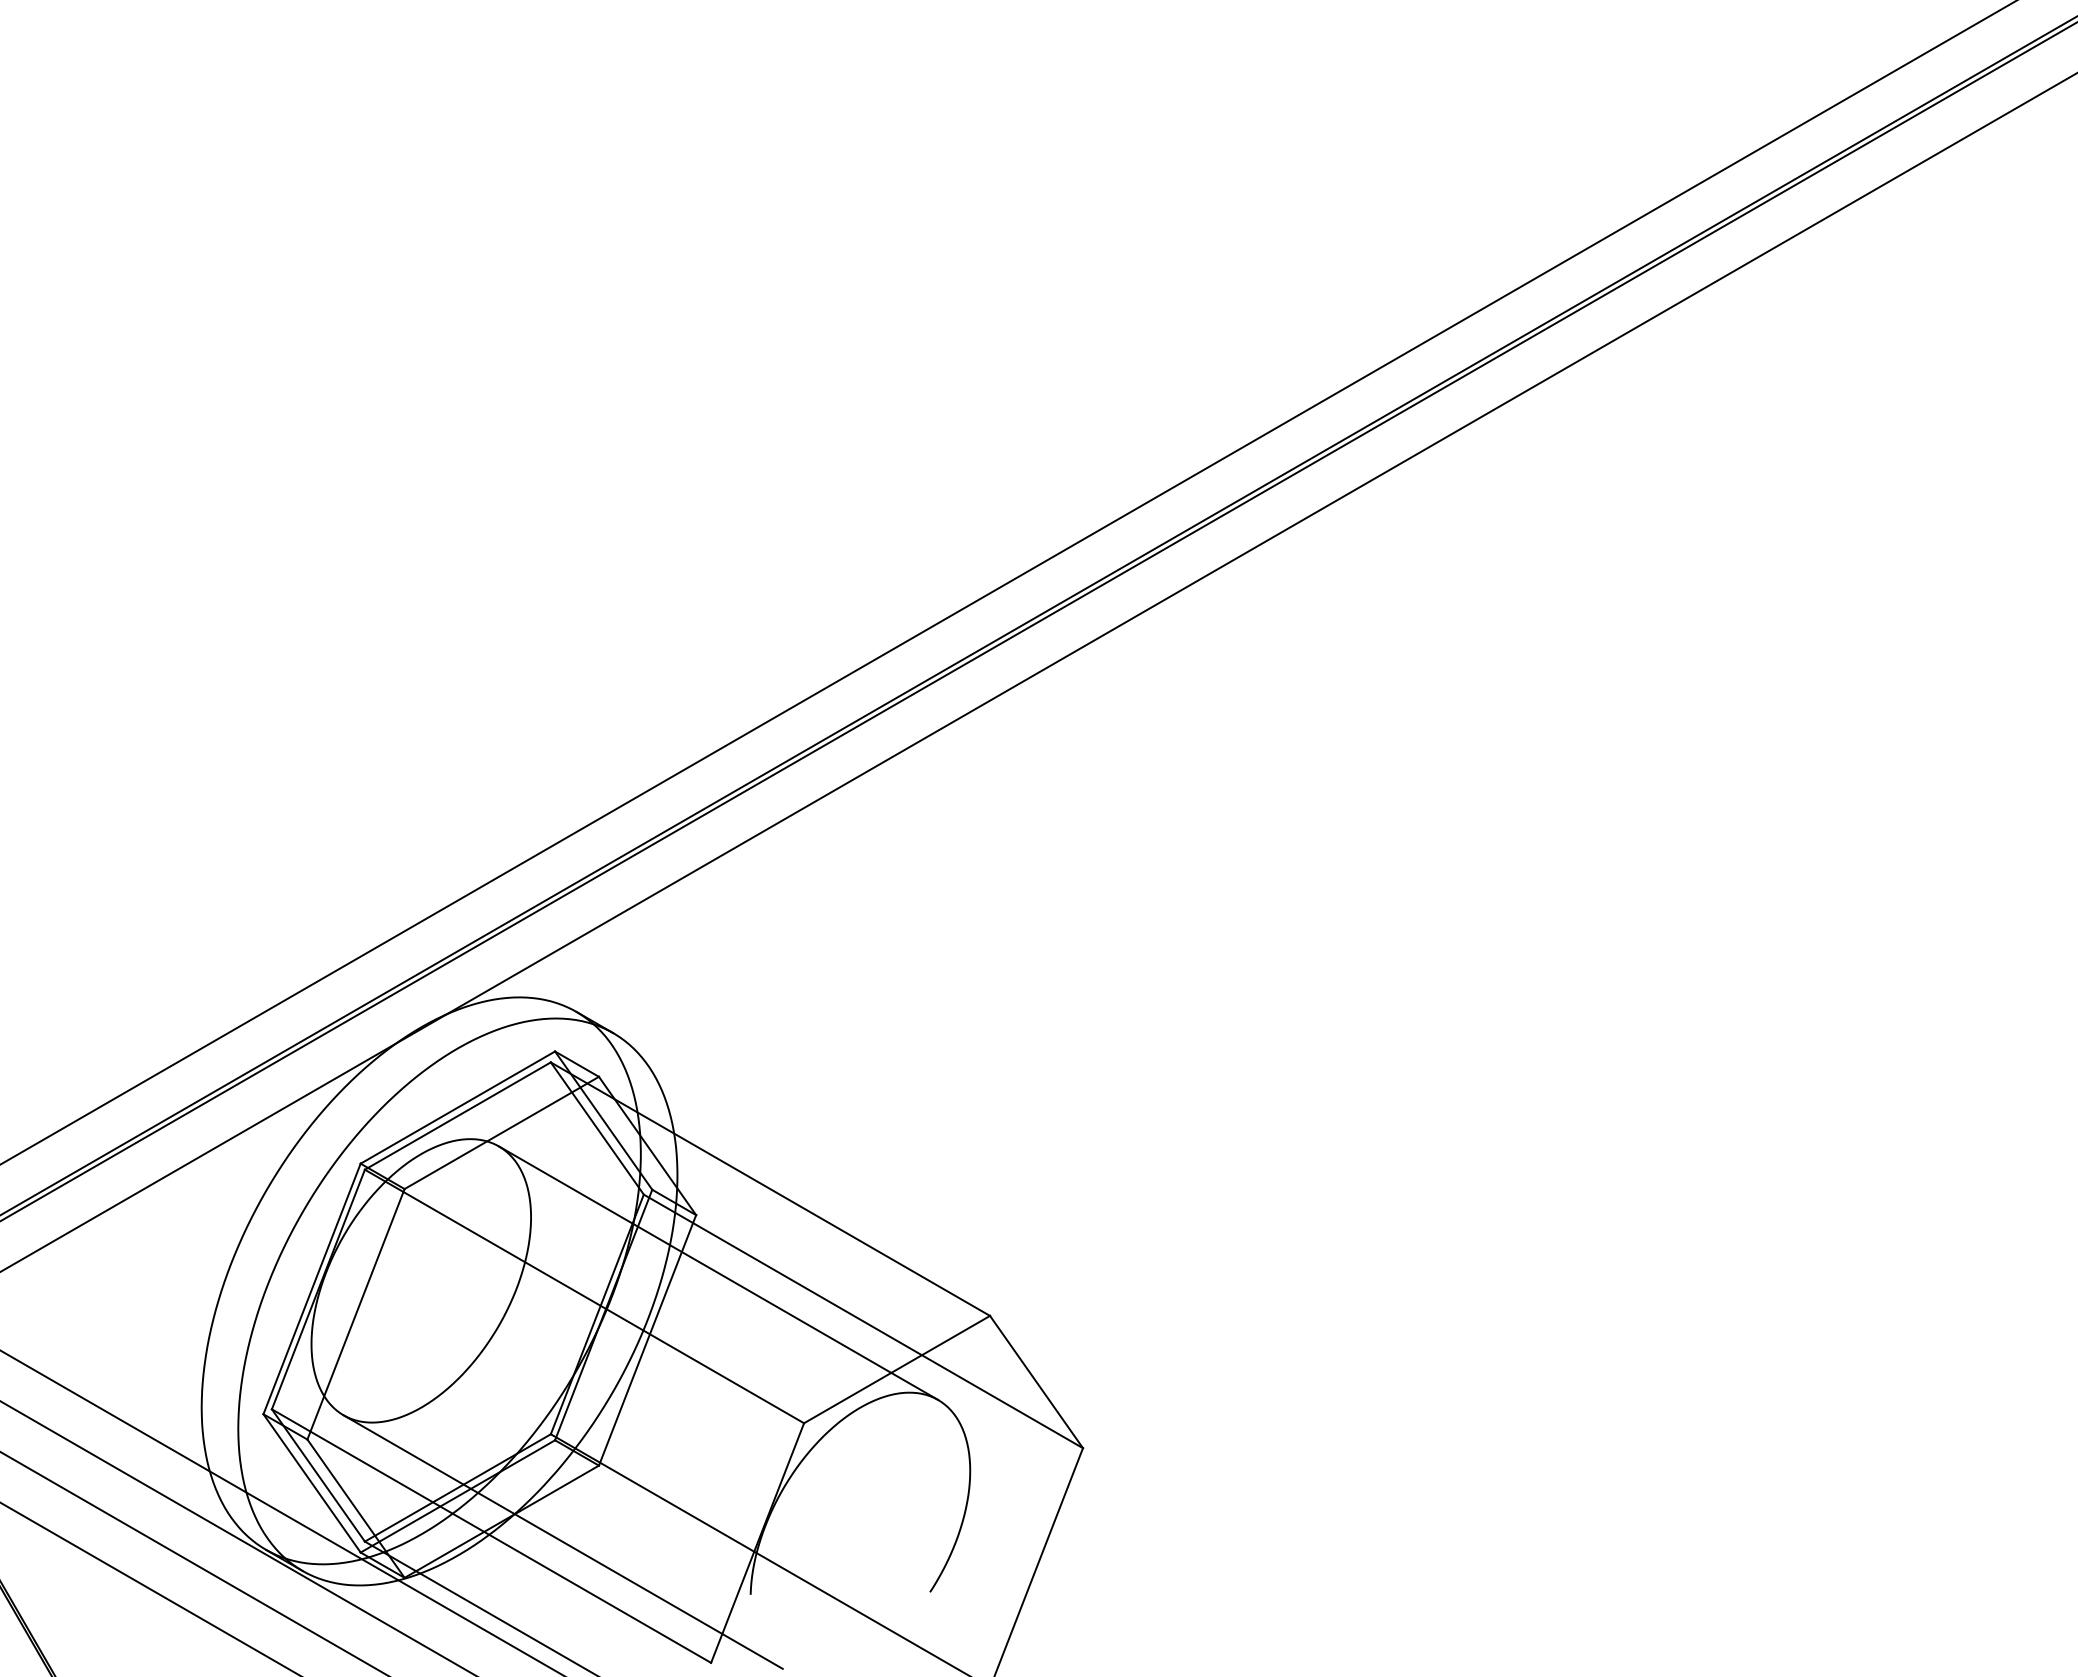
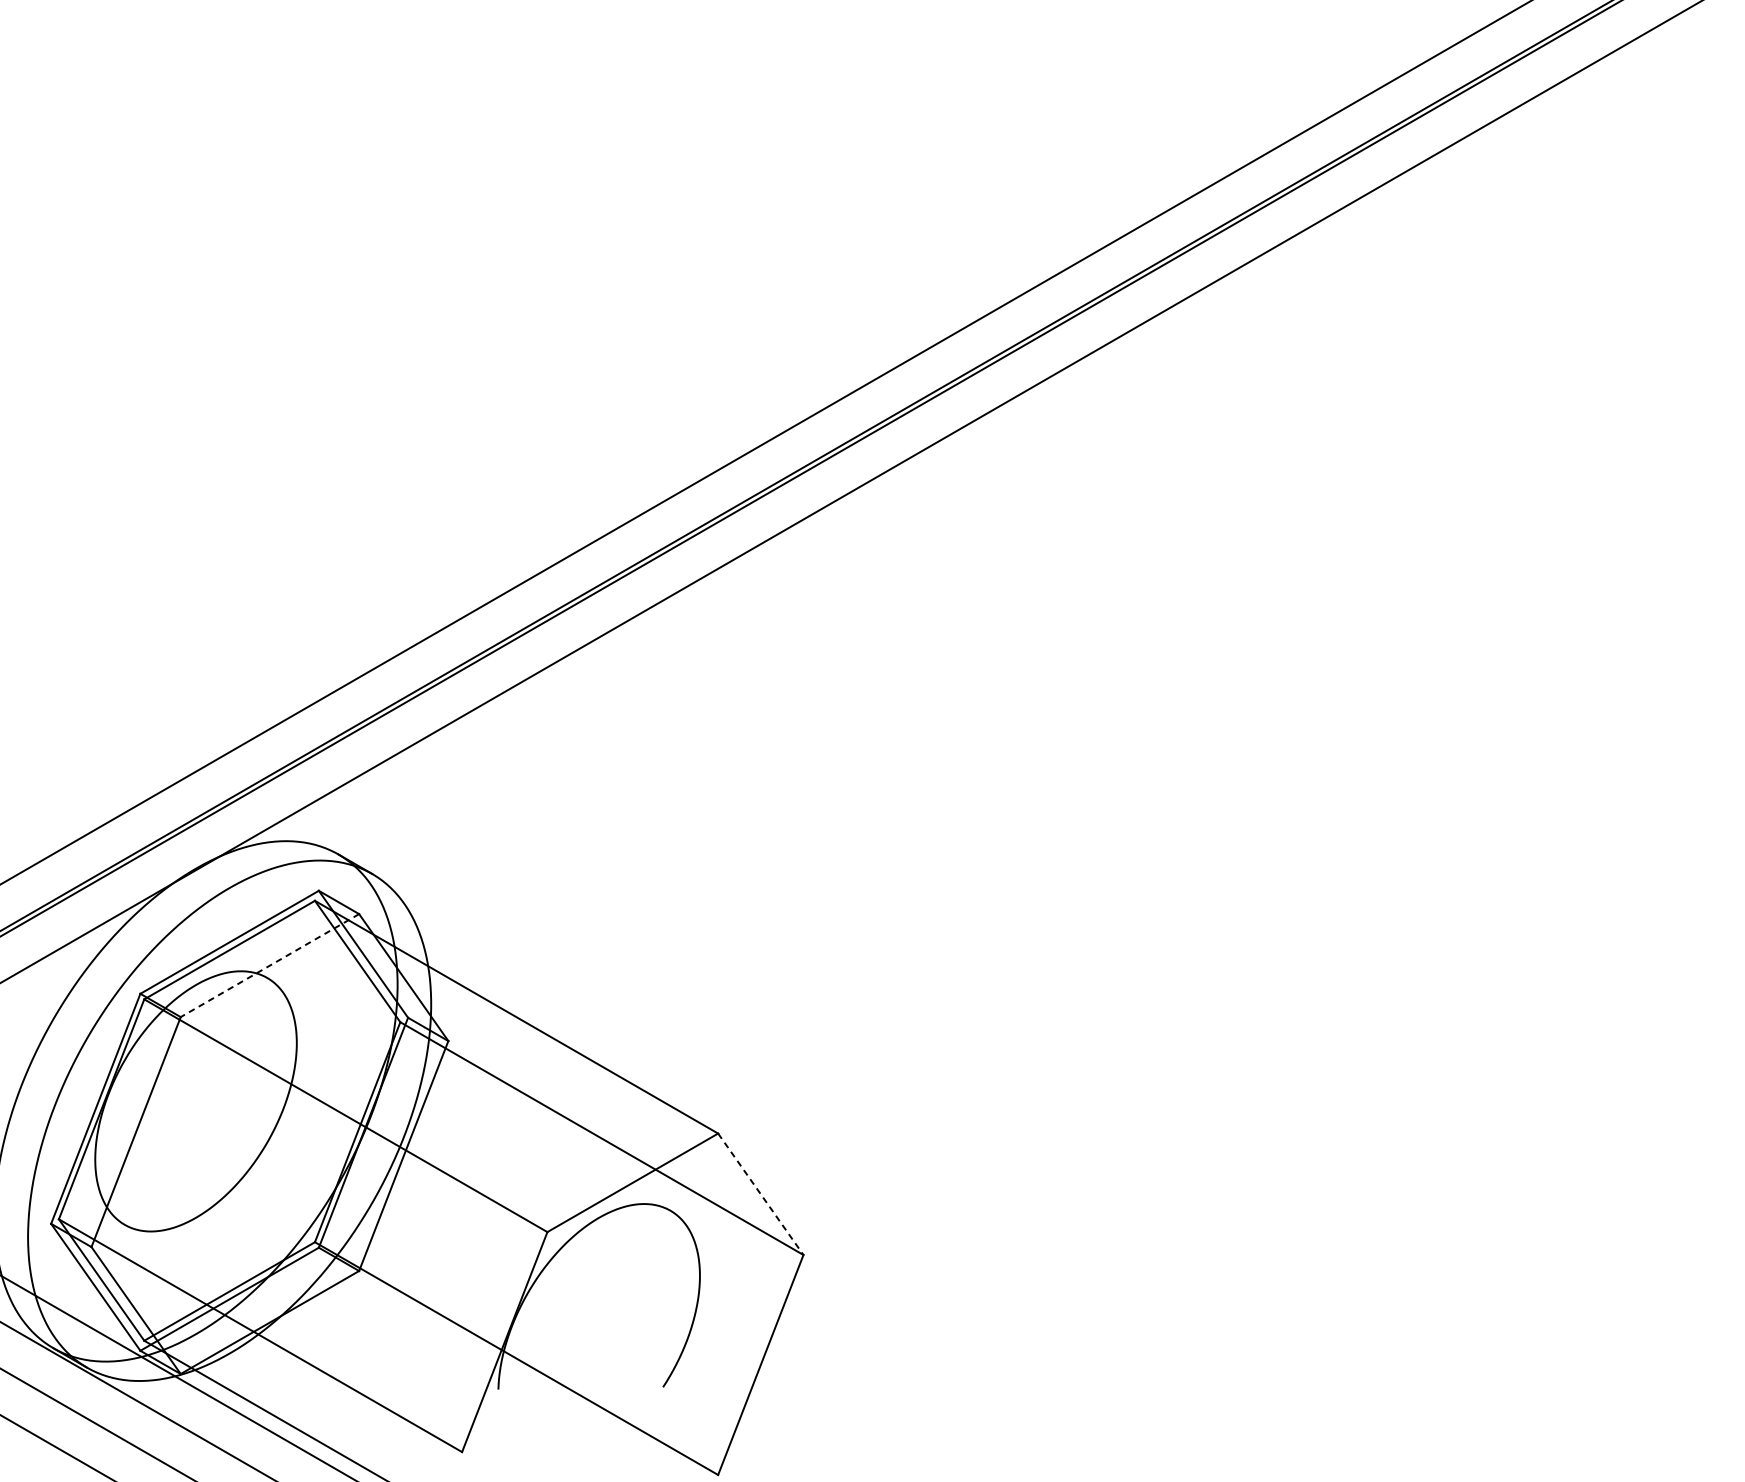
line: (501, 1133) -> (269, 966), solid -> dashed
line: (718, 1272) -> (468, 1093), removed
line: (1036, 1382) -> (760, 1194), solid -> dashed
line: (562, 1541) -> (325, 1340), removed

